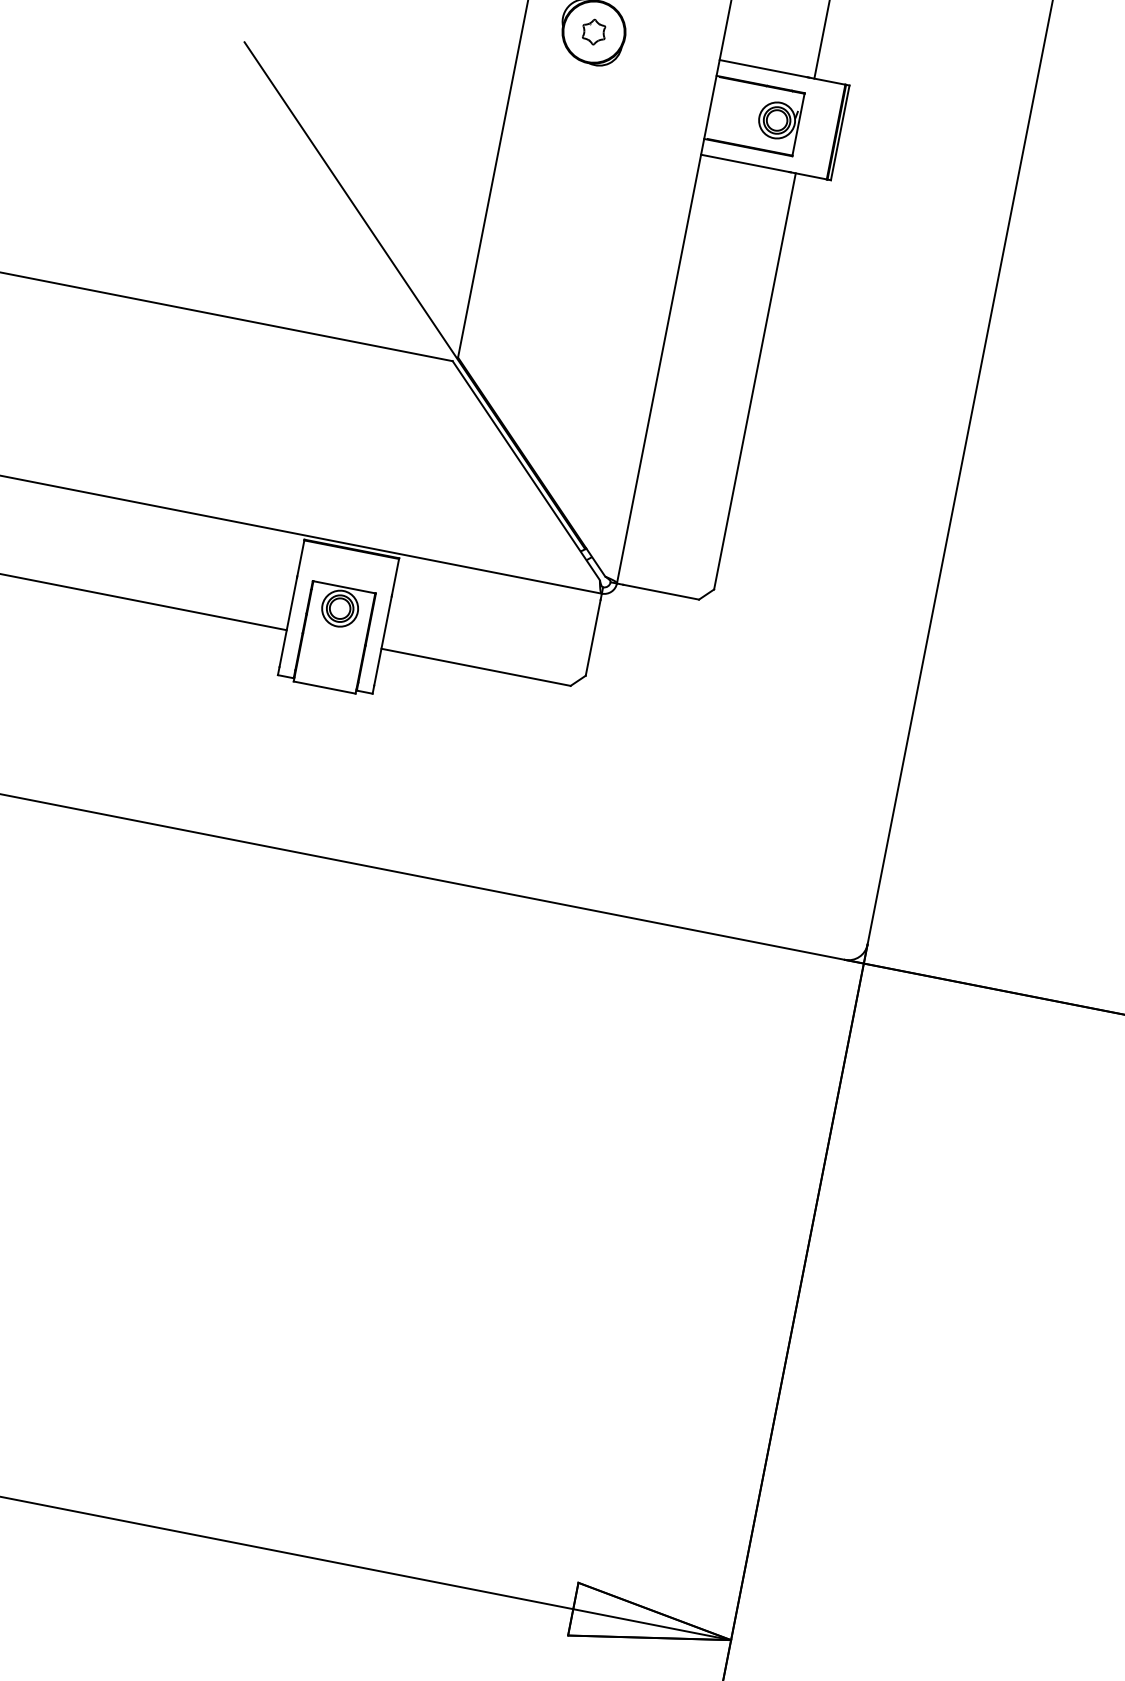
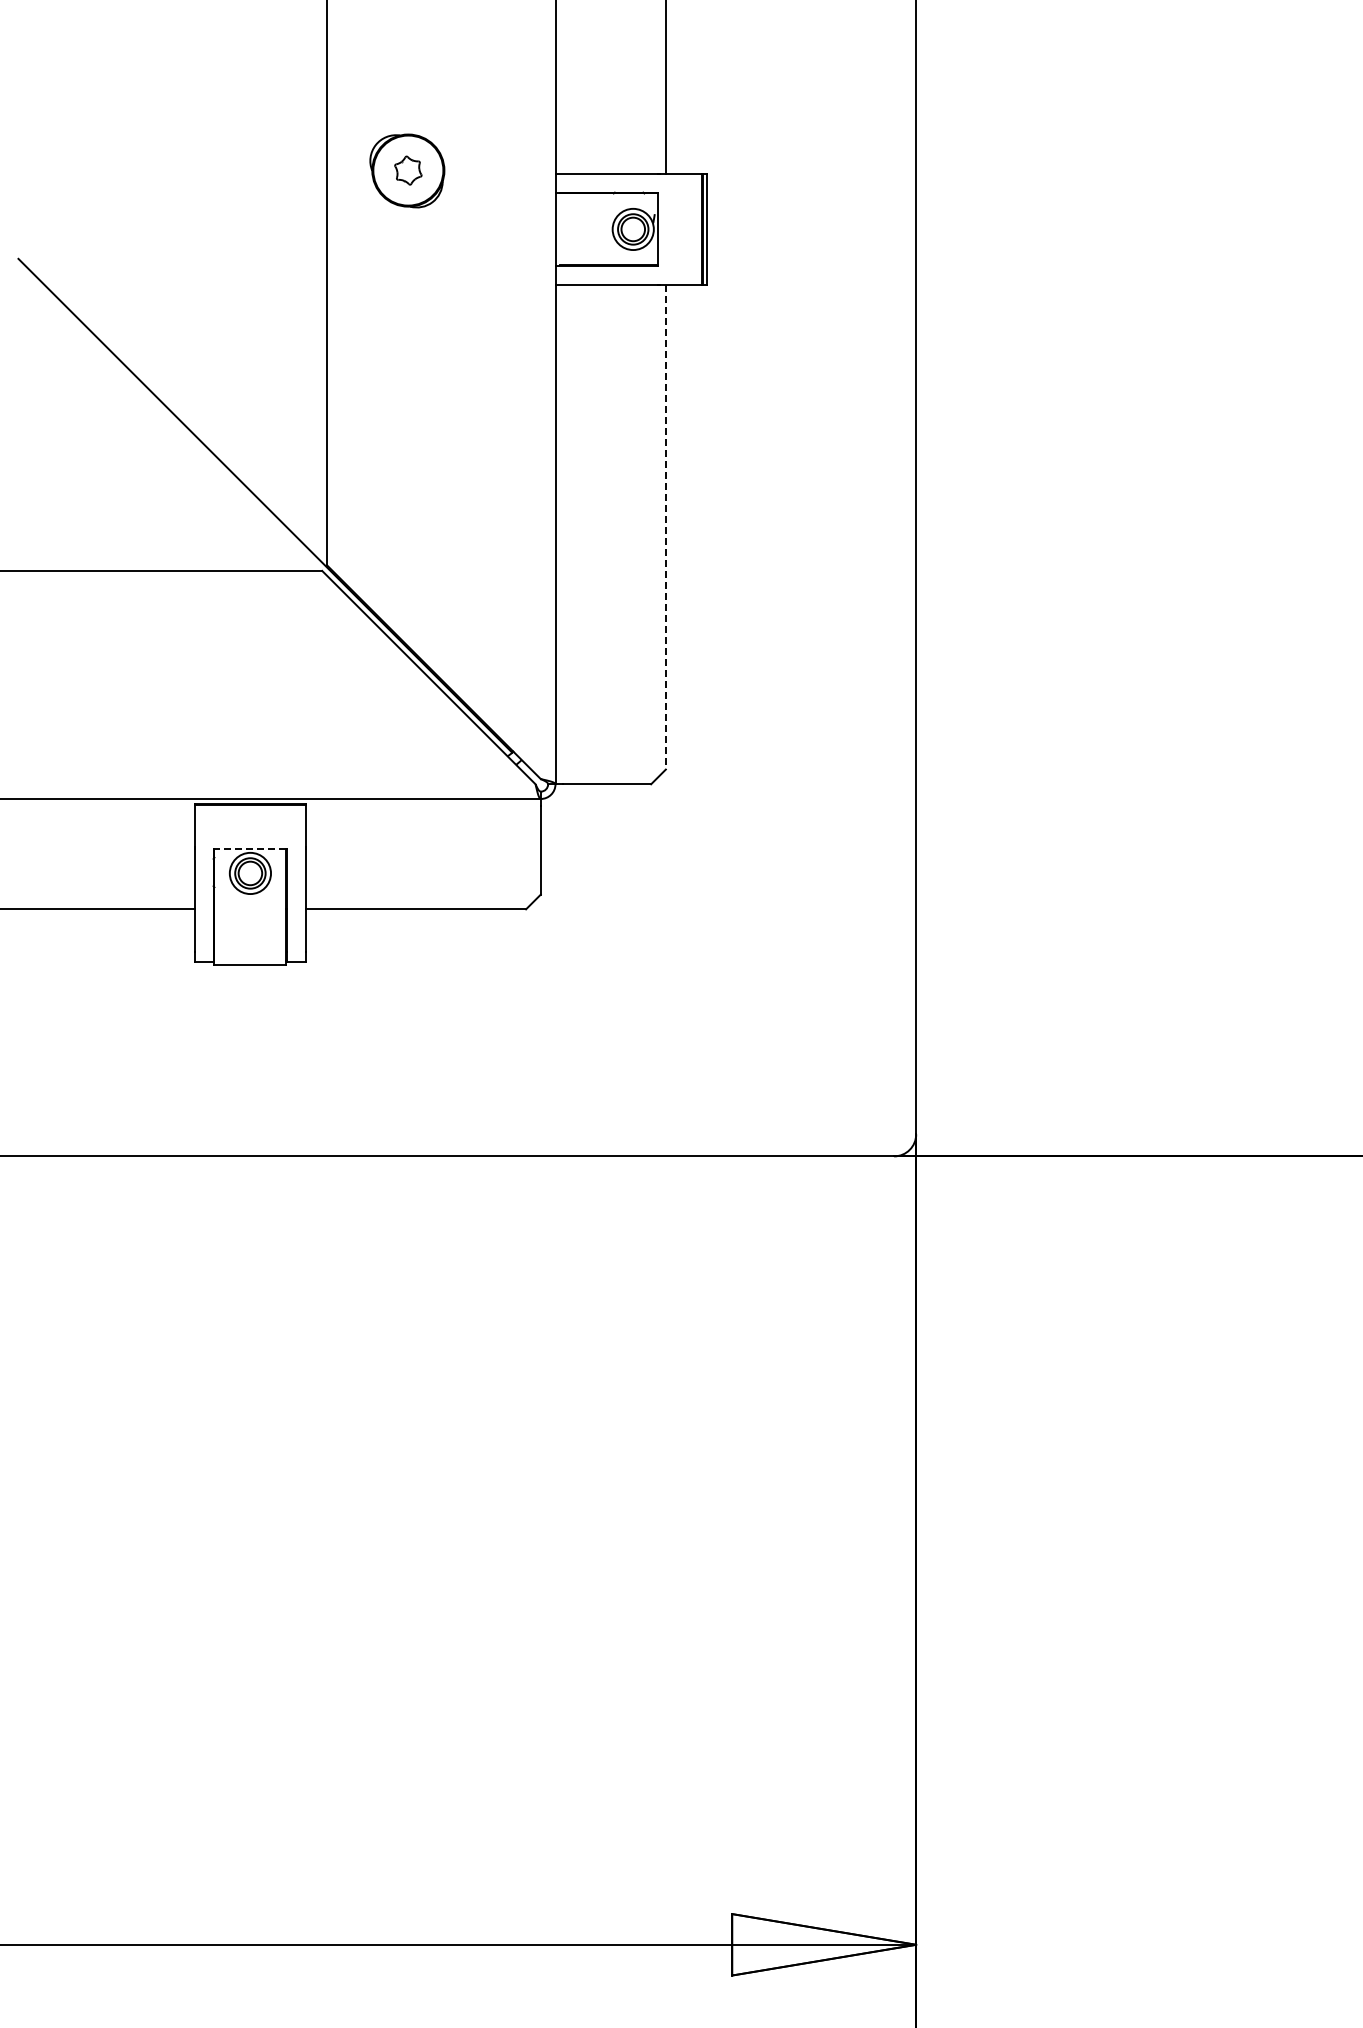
line: (754, 381) -> (665, 527), solid -> dashed
line: (343, 587) -> (249, 848), solid -> dashed

